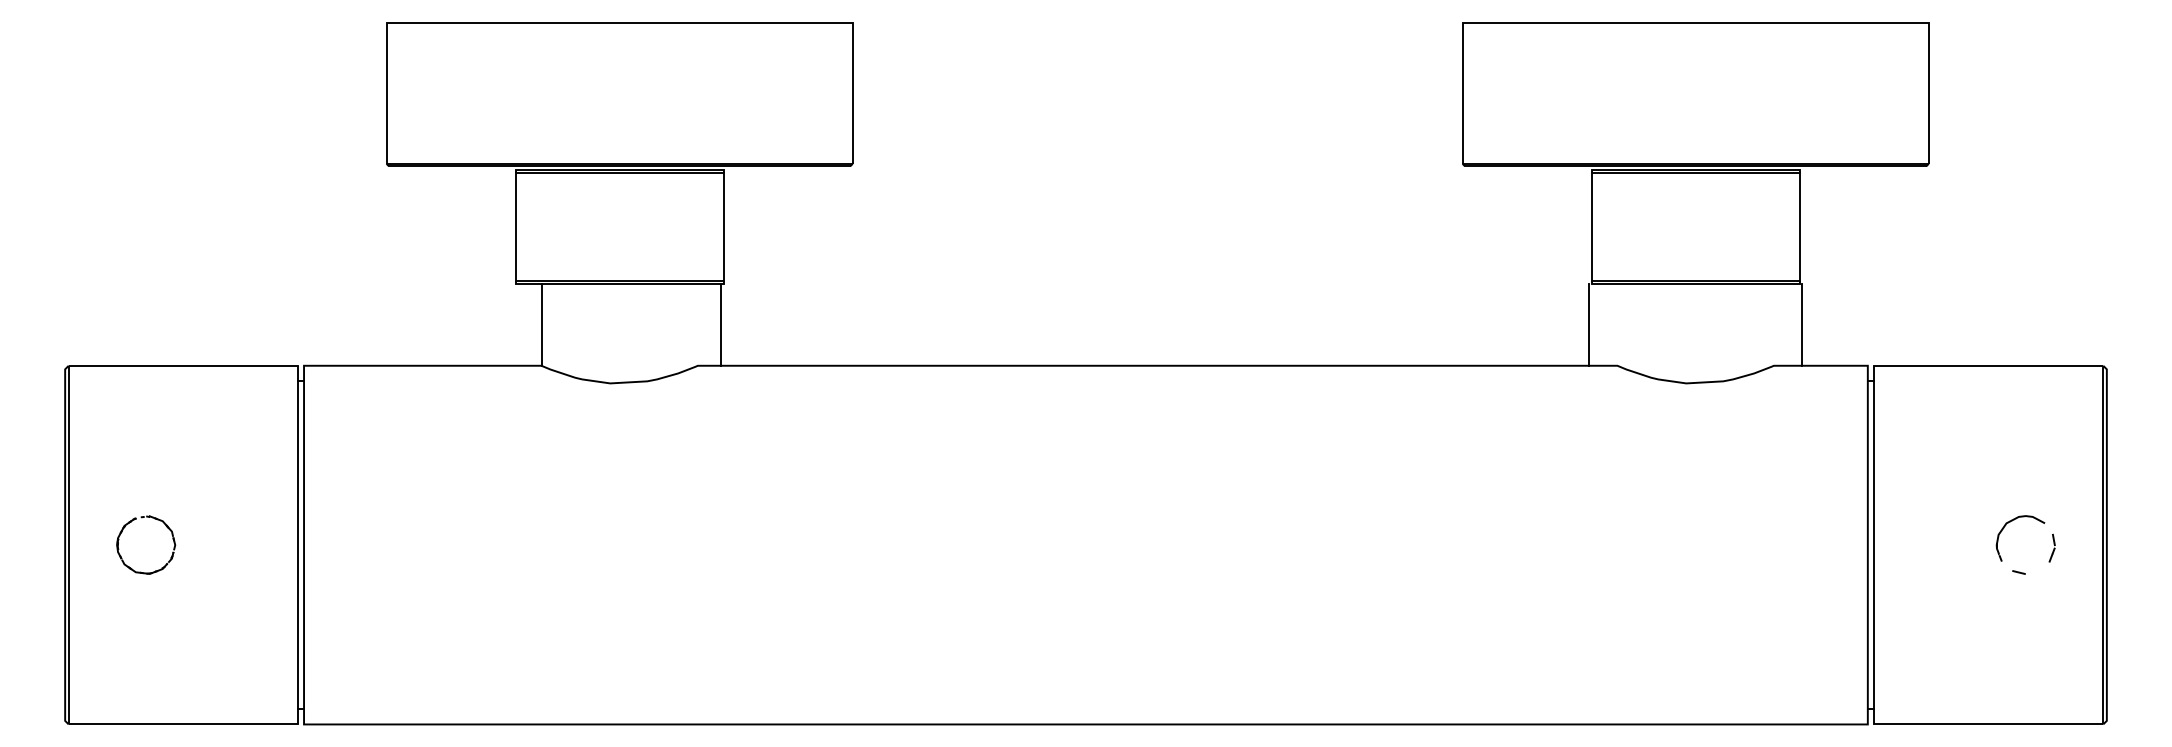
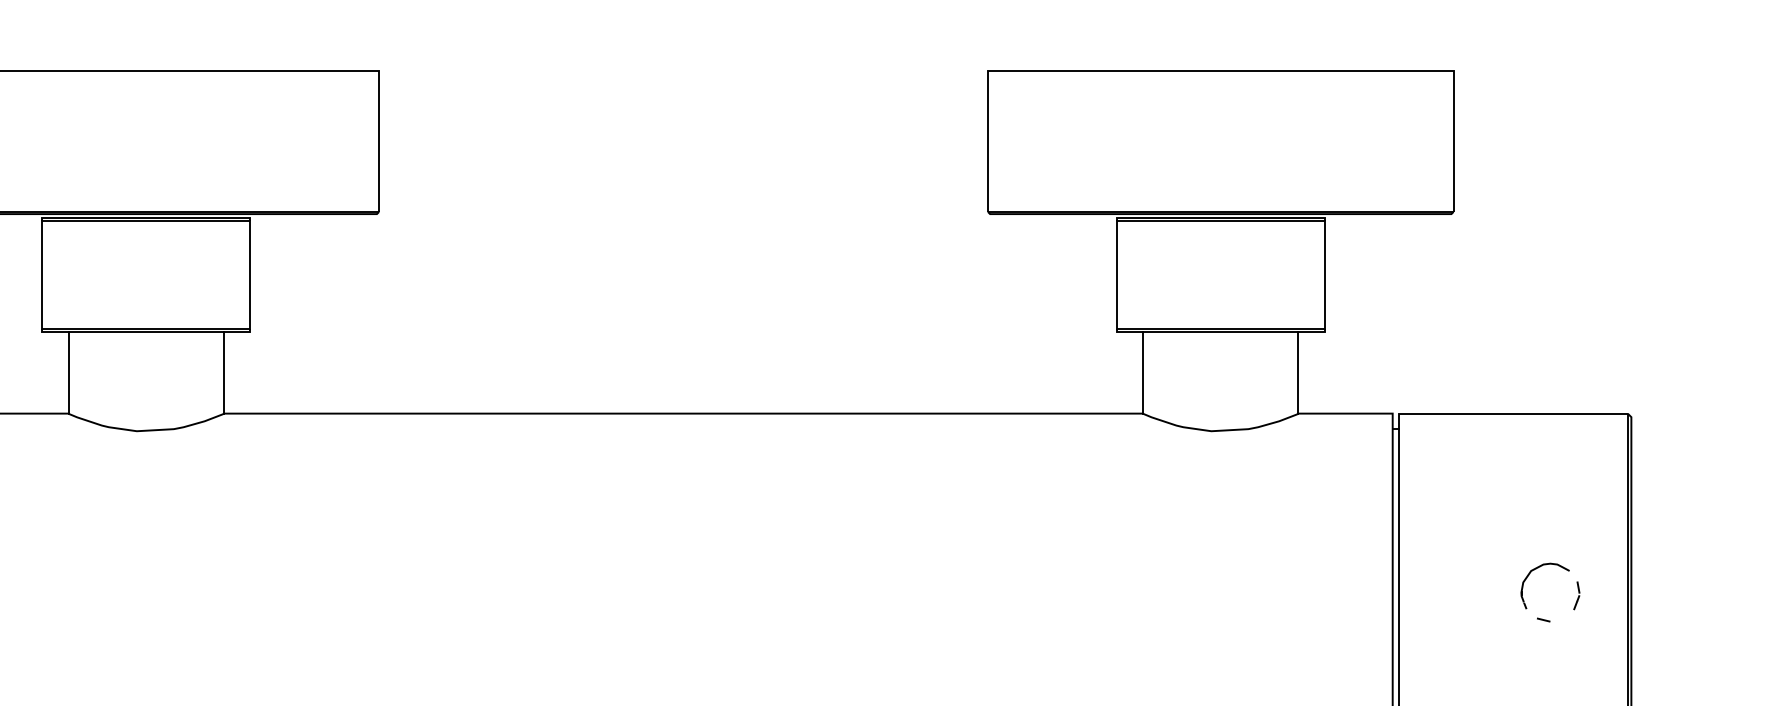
line: (721, 325) -> (224, 373), moved
line: (1589, 325) -> (1143, 373), moved
line: (1802, 325) -> (1298, 373), moved

